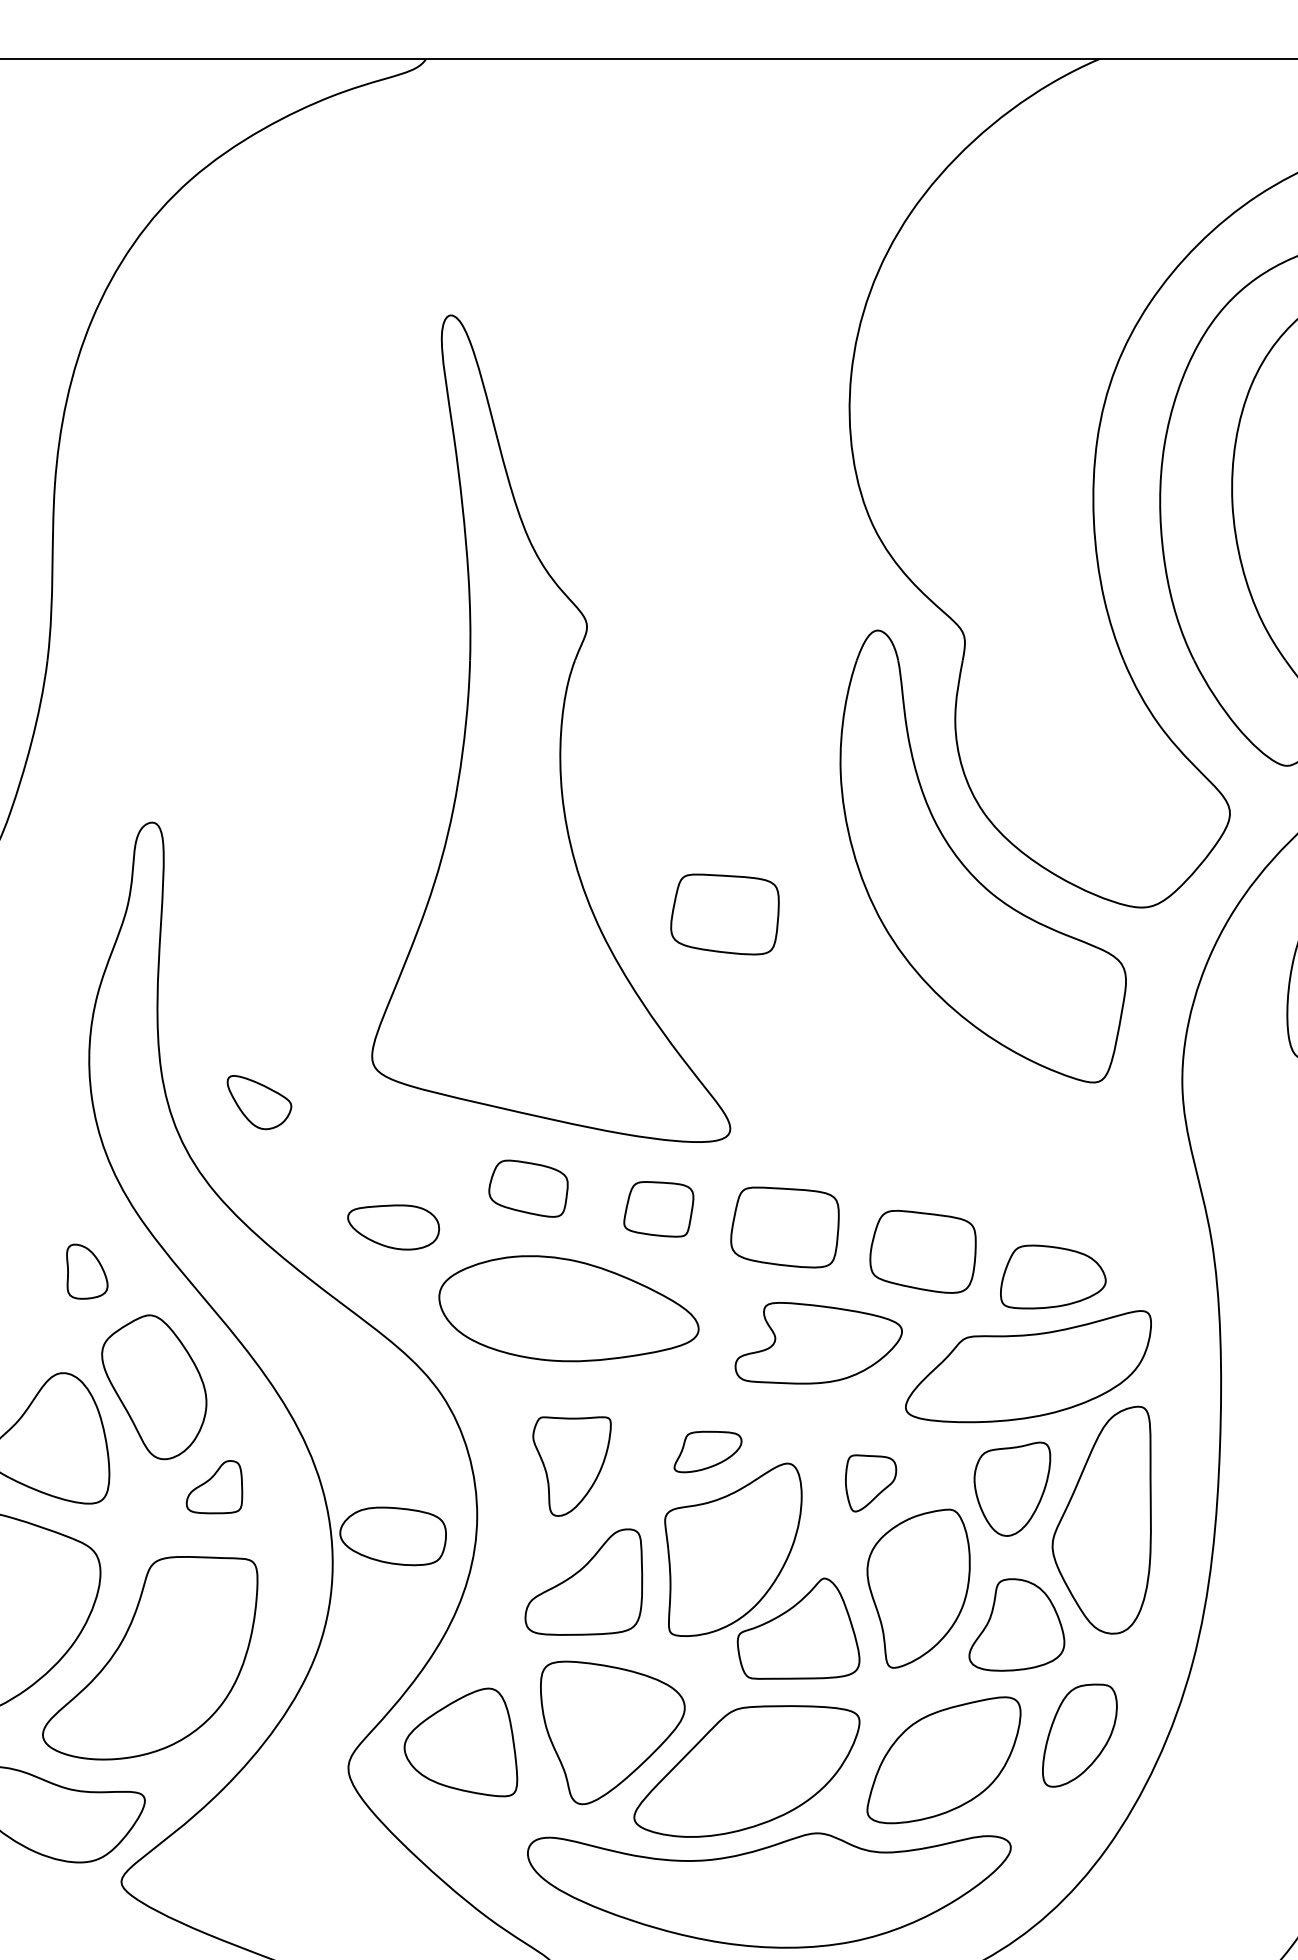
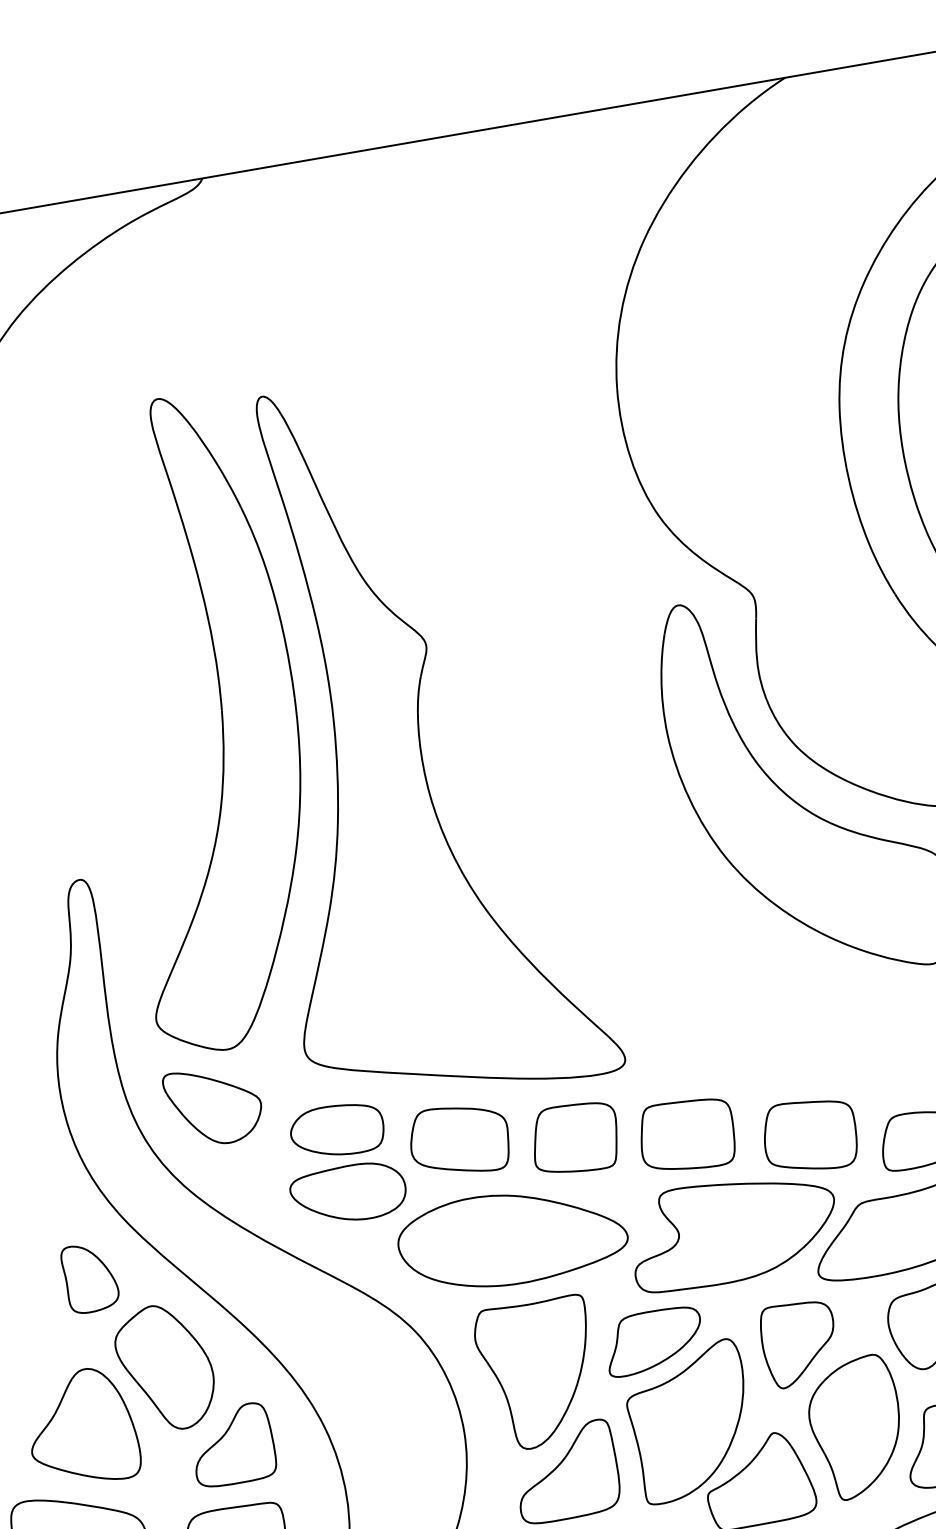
part: (342, 671) -> (221, 720), added
part: (724, 914) -> (588, 873), removed
part: (259, 1102) -> (214, 1105), size x1.67
part: (528, 1188) -> (459, 1140), size x1.43
part: (658, 1209) -> (575, 1138), size x1.43
part: (393, 1227) -> (348, 1193), size x1.43
part: (87, 1271) -> (90, 1277), size x1.43
part: (818, 1342) -> (733, 1229), size x1.43
part: (707, 1451) -> (653, 1340), size x1.67
part: (571, 1466) -> (538, 1374), size x1.67
part: (870, 1483) -> (799, 1344), size x1.67
part: (214, 1486) -> (232, 1444), size x1.67
part: (392, 1536) -> (336, 1130), moved

